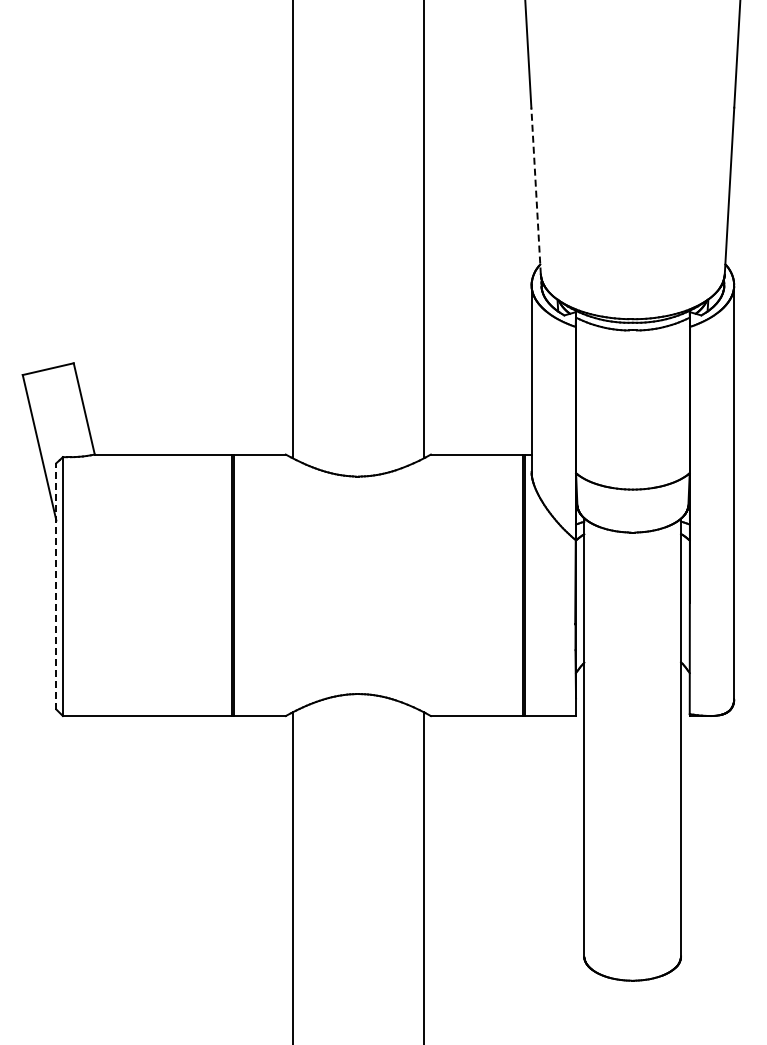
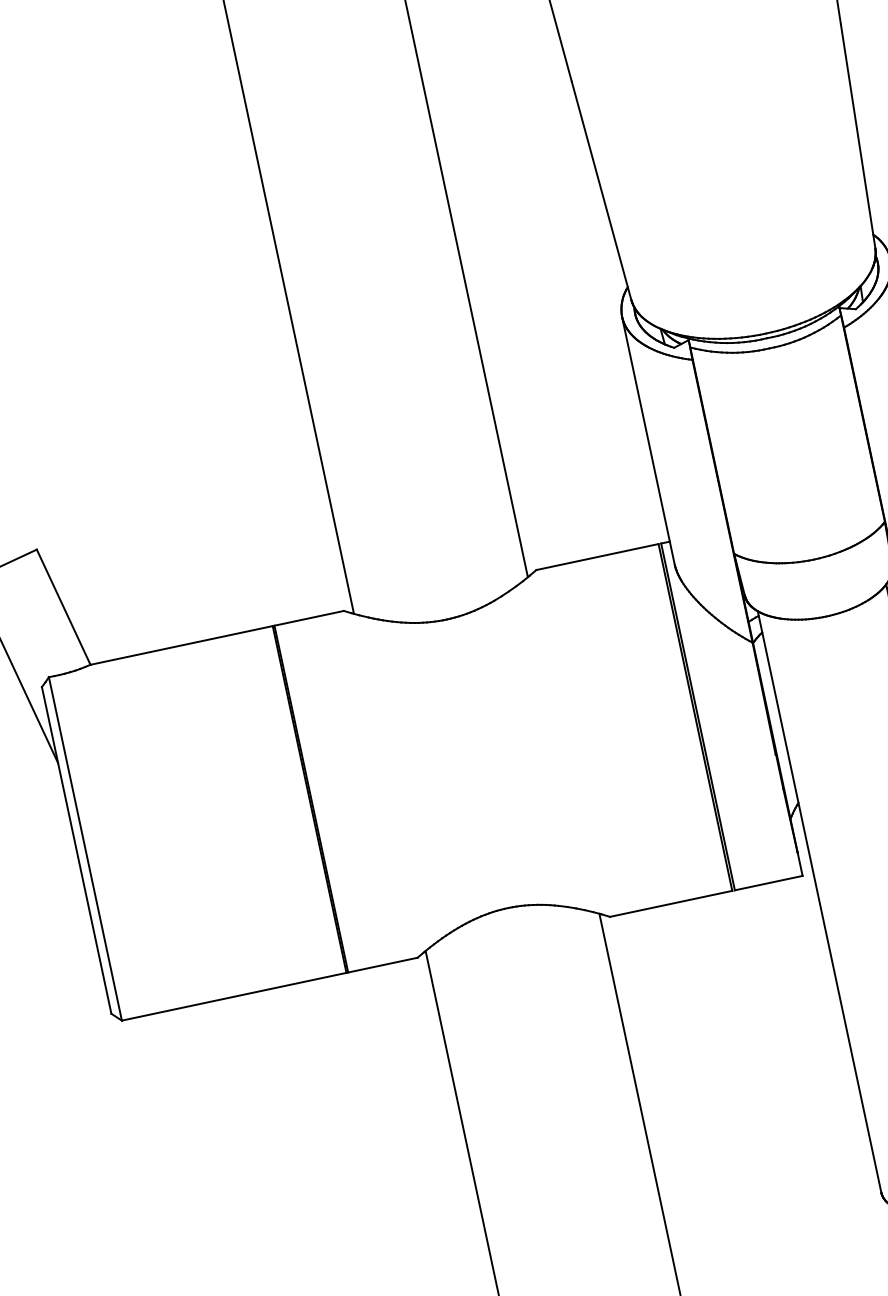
line: (536, 191) -> (602, 191), dashed -> solid
line: (56, 585) -> (76, 849), dashed -> solid

